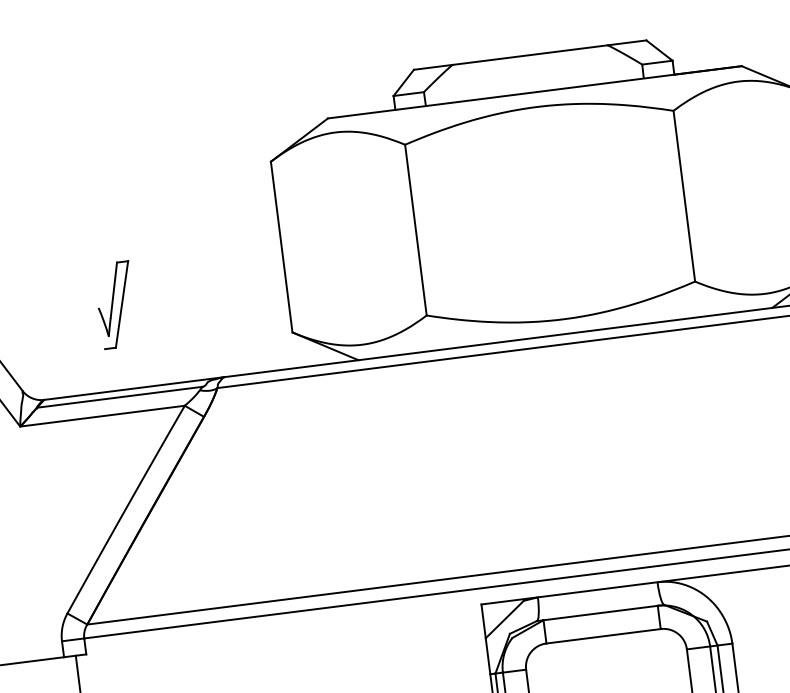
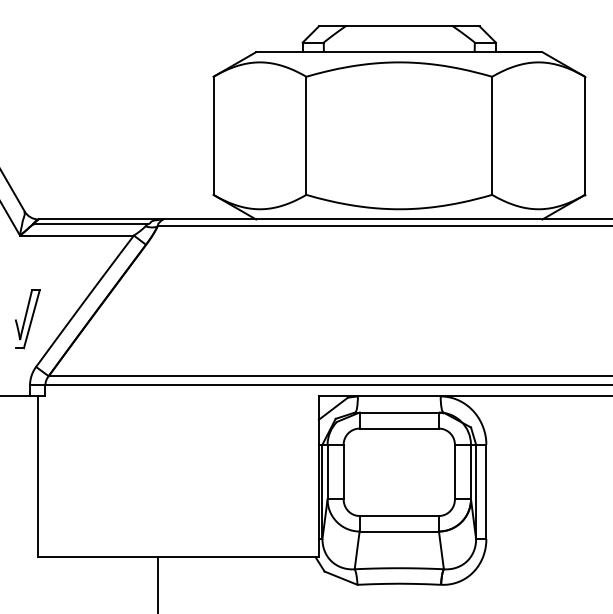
part: (115, 305) -> (27, 319), moved

